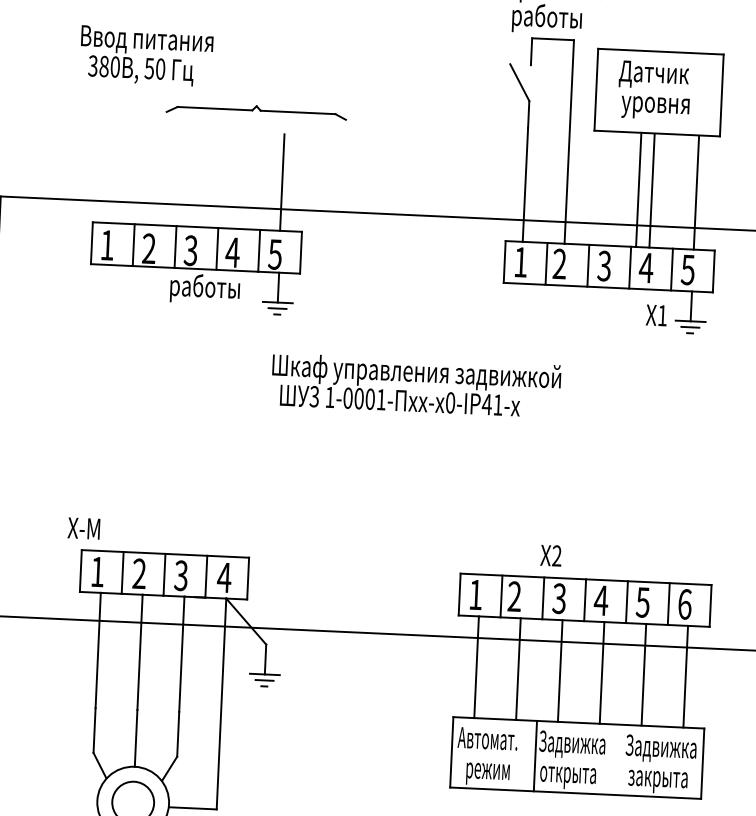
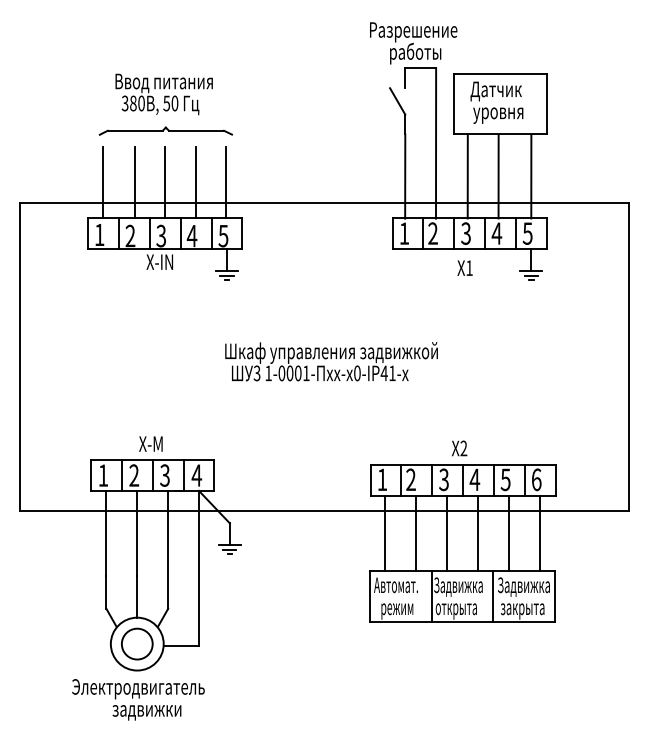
text: (145, 56) -> (163, 94), moved
part: (255, 110) -> (165, 130), moved
line: (115, 174) -> (103, 182), added
line: (157, 176) -> (134, 182), added
line: (199, 178) -> (165, 182), added
line: (241, 180) -> (196, 182), added
line: (638, 190) -> (467, 176), moved
text: (204, 288) -> (172, 263), работы -> X-IN
text: (655, 314) -> (464, 267), moved
text: (416, 385) -> (331, 361), moved
text: (83, 527) -> (150, 443), moved
text: (551, 555) -> (459, 448), moved
line: (619, 759) -> (493, 596), added

